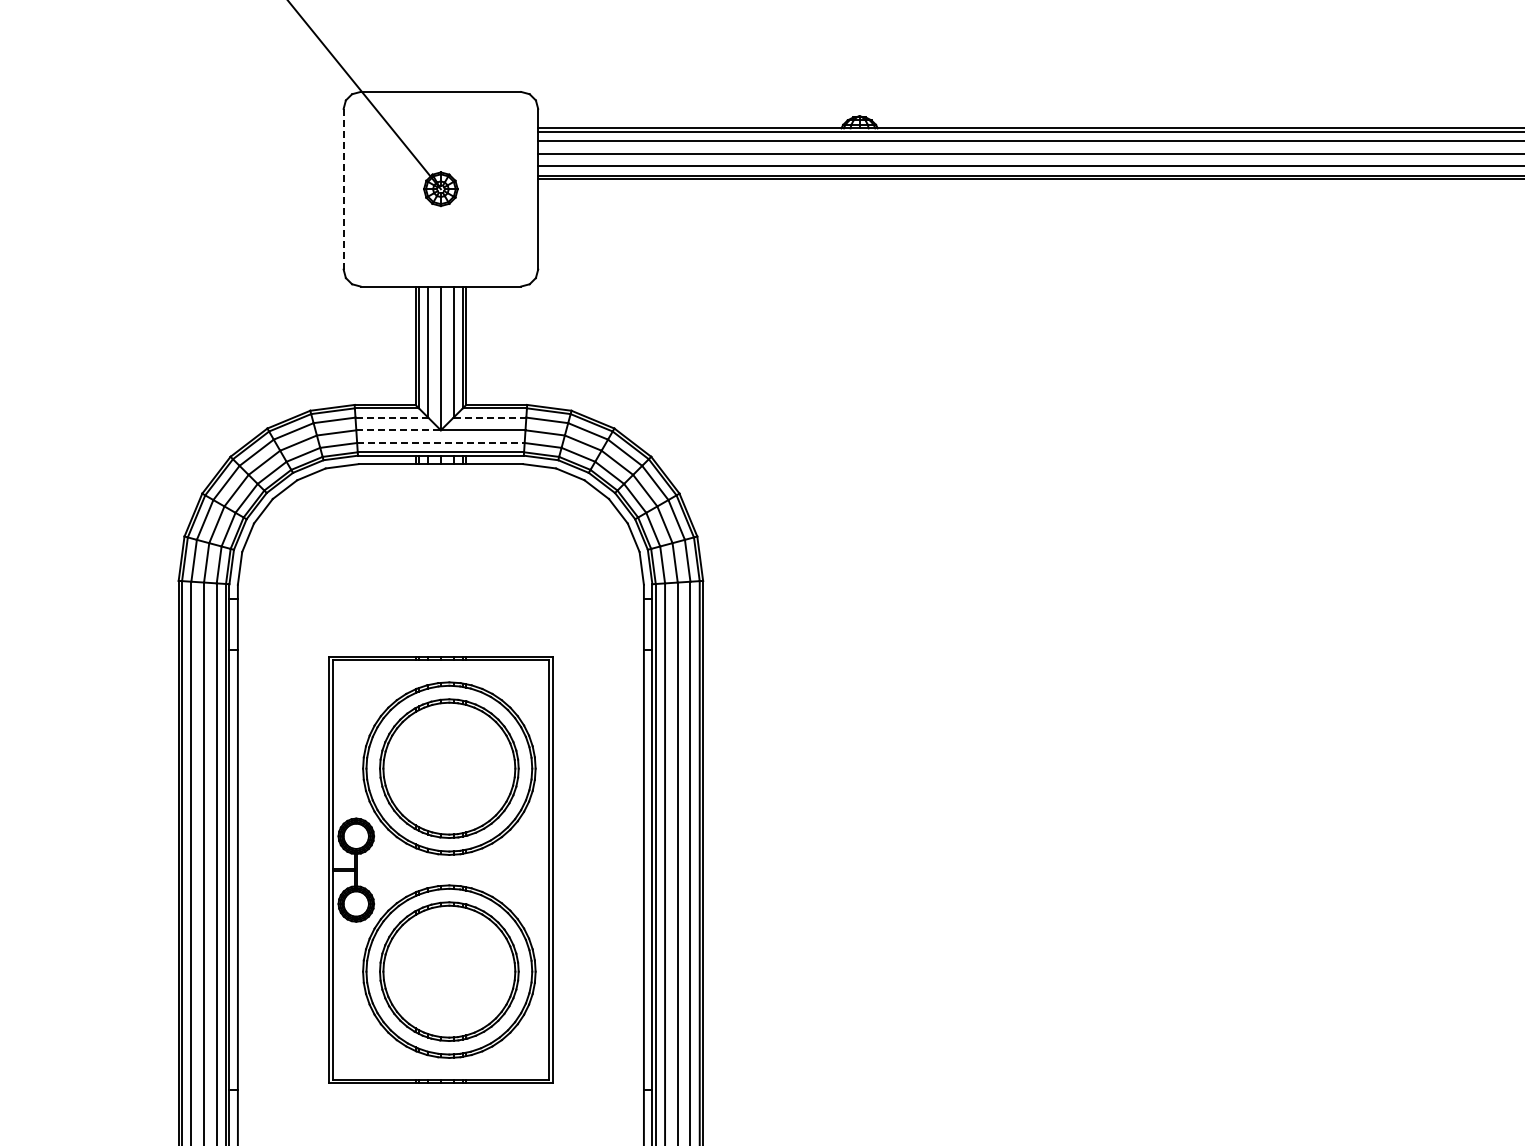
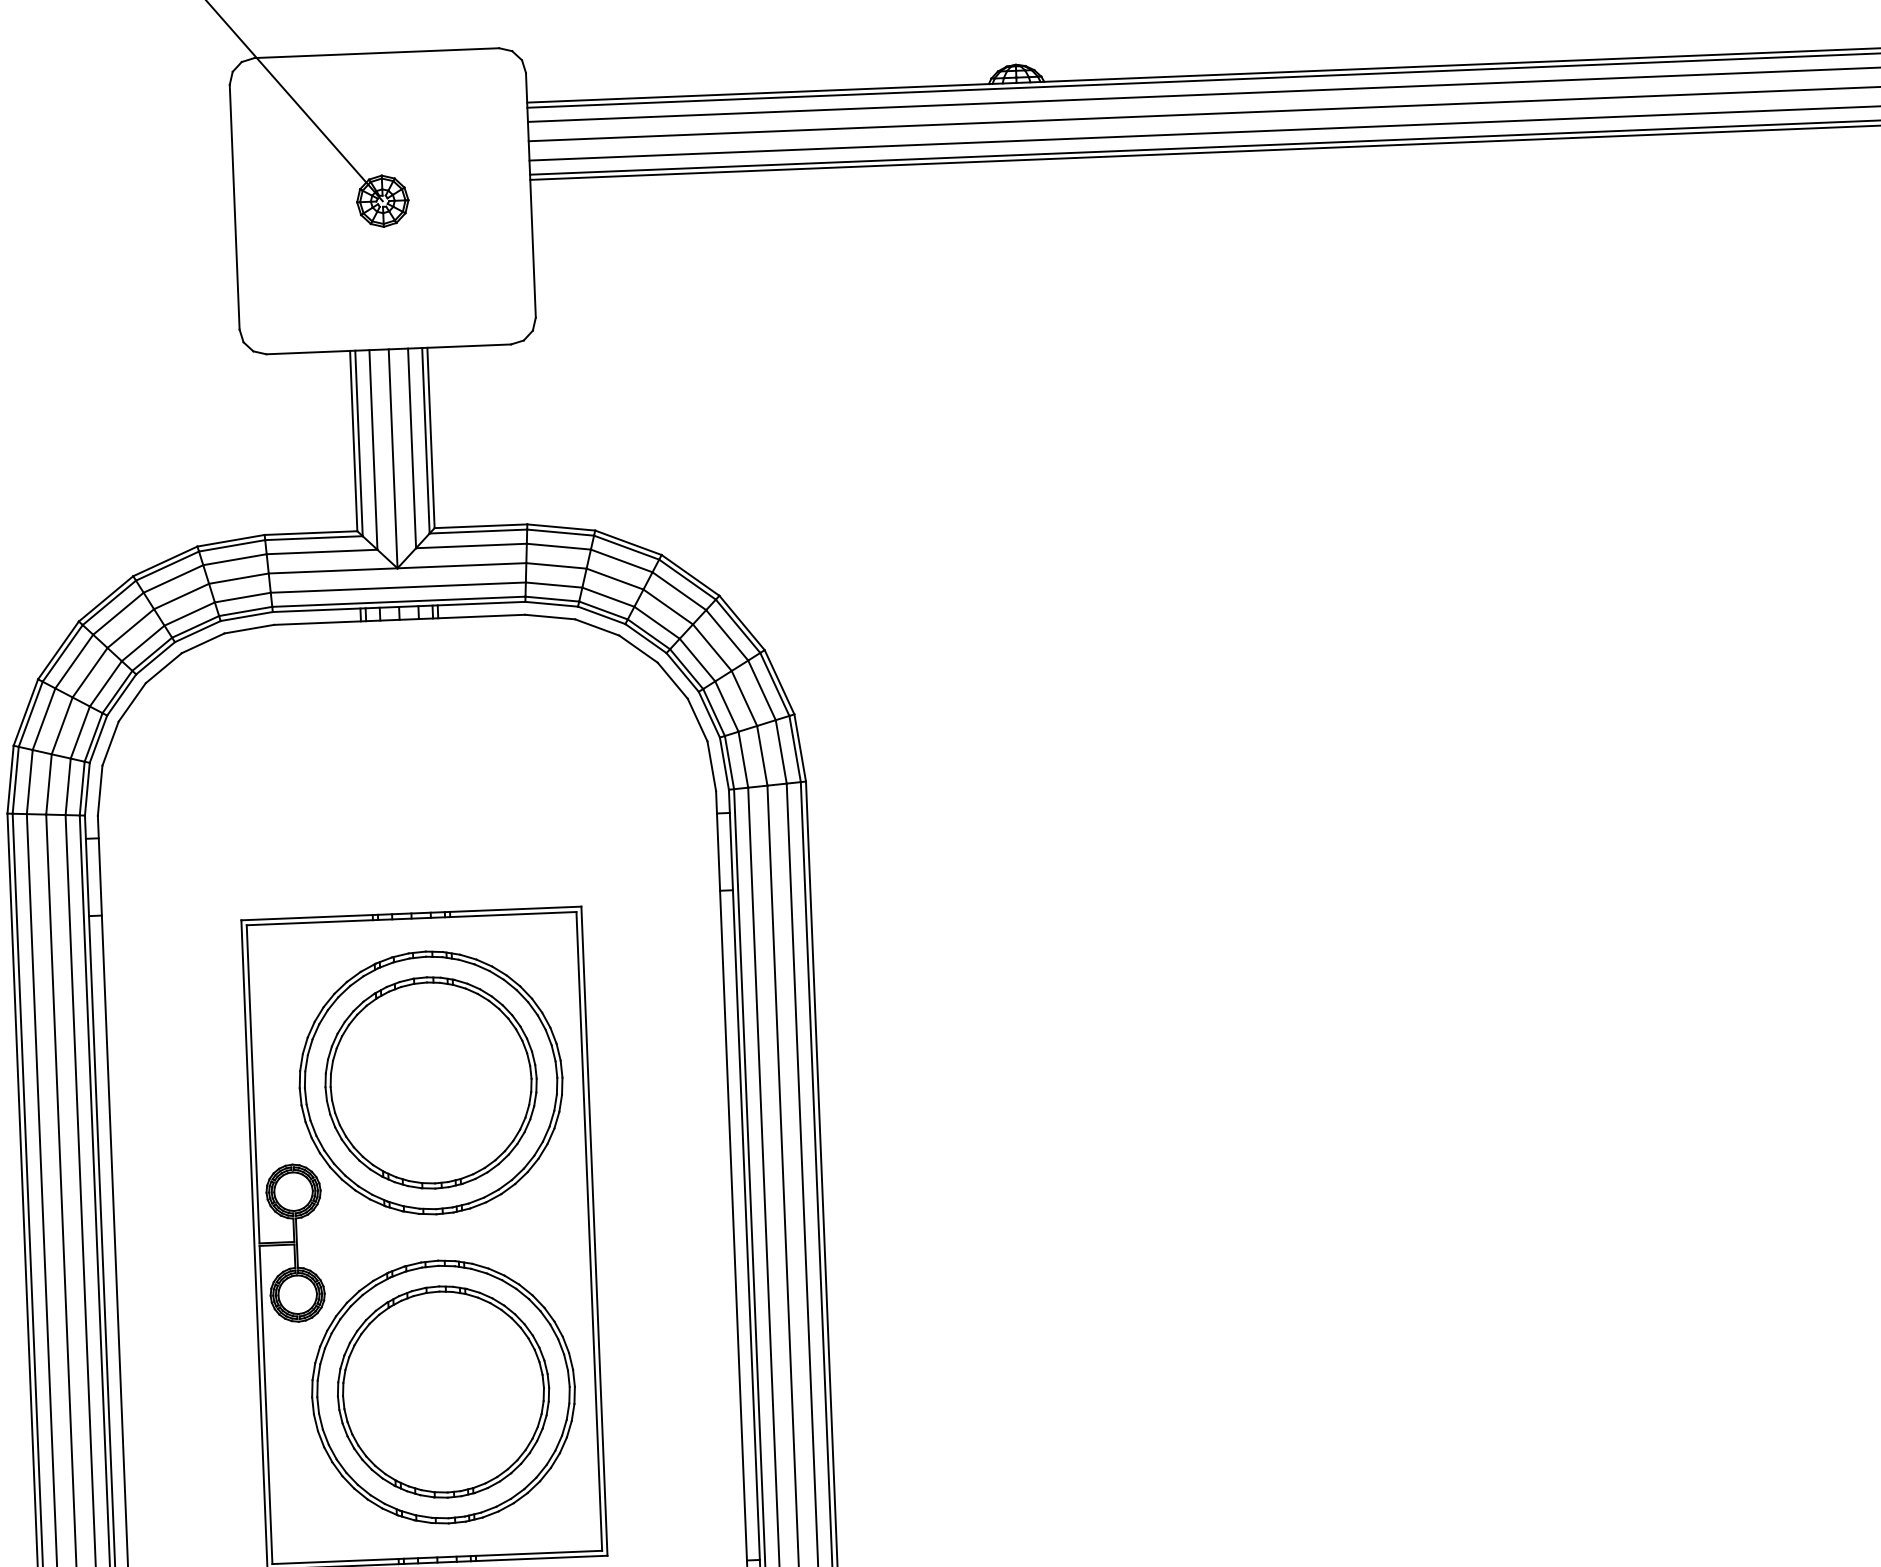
line: (343, 188) -> (234, 206), dashed -> solid
line: (392, 417) -> (323, 551), dashed -> solid
line: (490, 417) -> (472, 545), dashed -> solid
line: (399, 430) -> (334, 571), dashed -> solid
line: (440, 443) -> (397, 588), dashed -> solid

